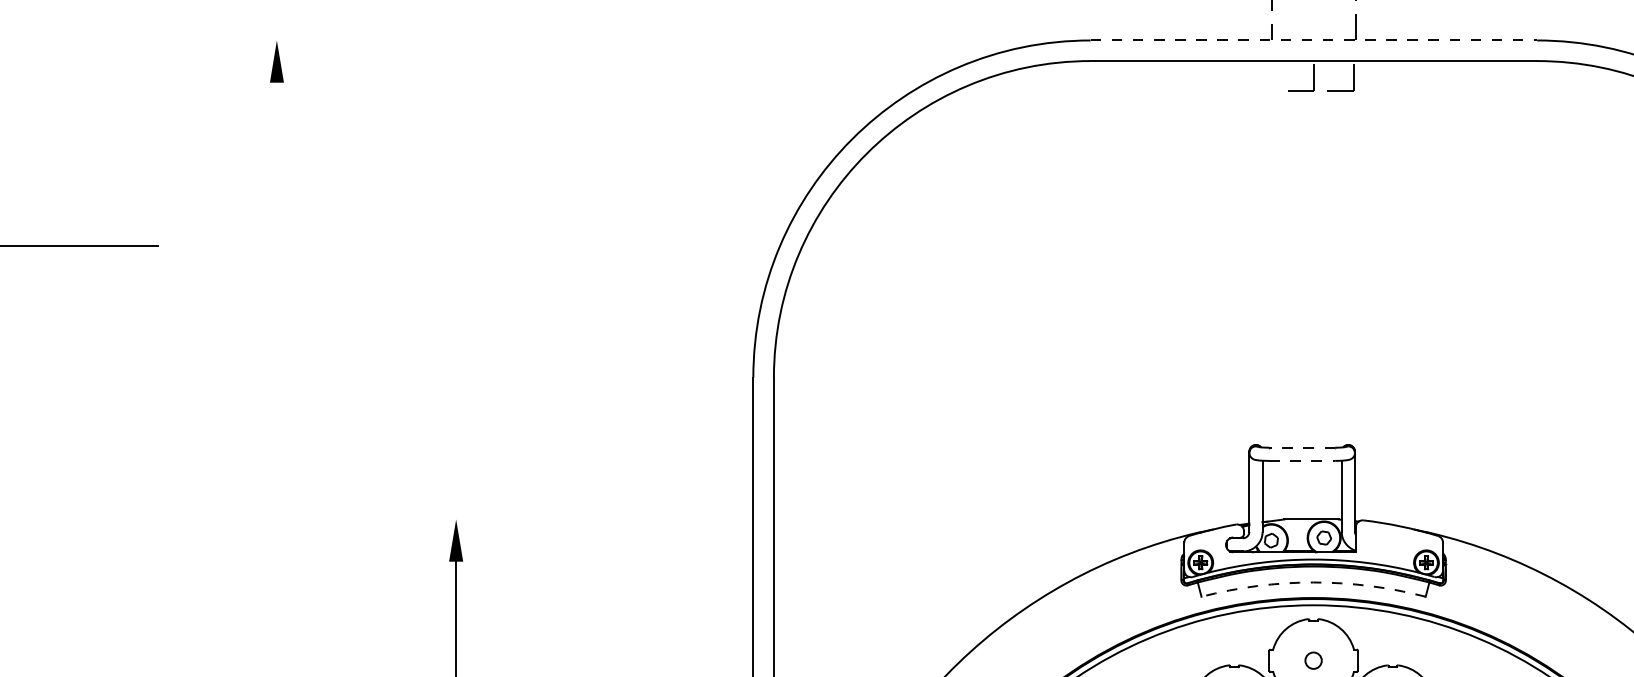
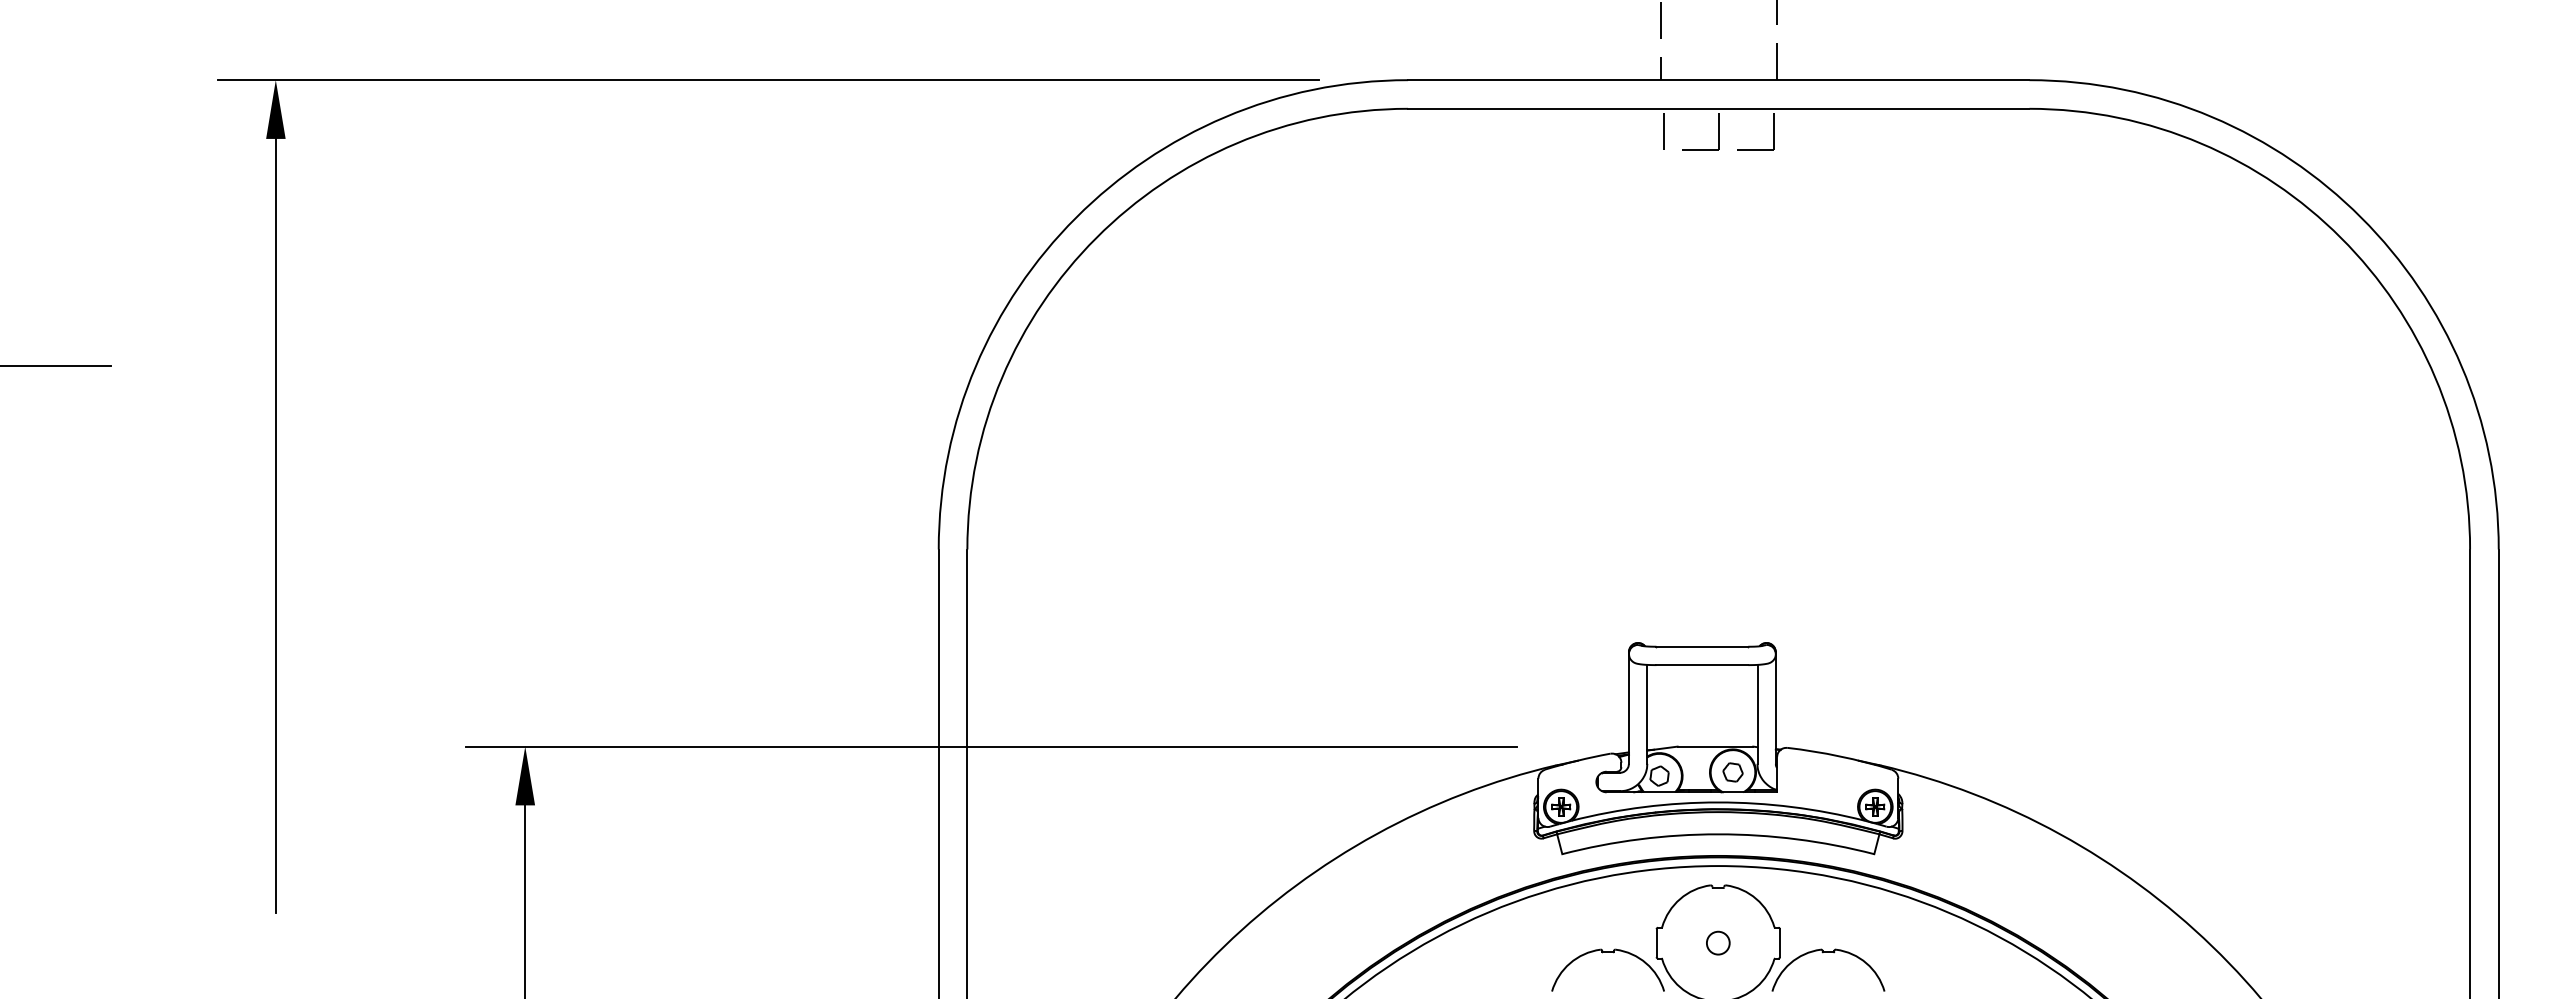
line: (630, 40) -> (768, 80), added
line: (1313, 40) -> (1718, 80), dashed -> solid
line: (1274, 75) -> (1663, 128), added
line: (276, 360) -> (275, 525), added
line: (1302, 447) -> (1702, 646), dashed -> solid
line: (1302, 461) -> (1702, 665), dashed -> solid
line: (790, 519) -> (990, 746), added
arc: (1313, 582) -> (1718, 834), dashed -> solid

